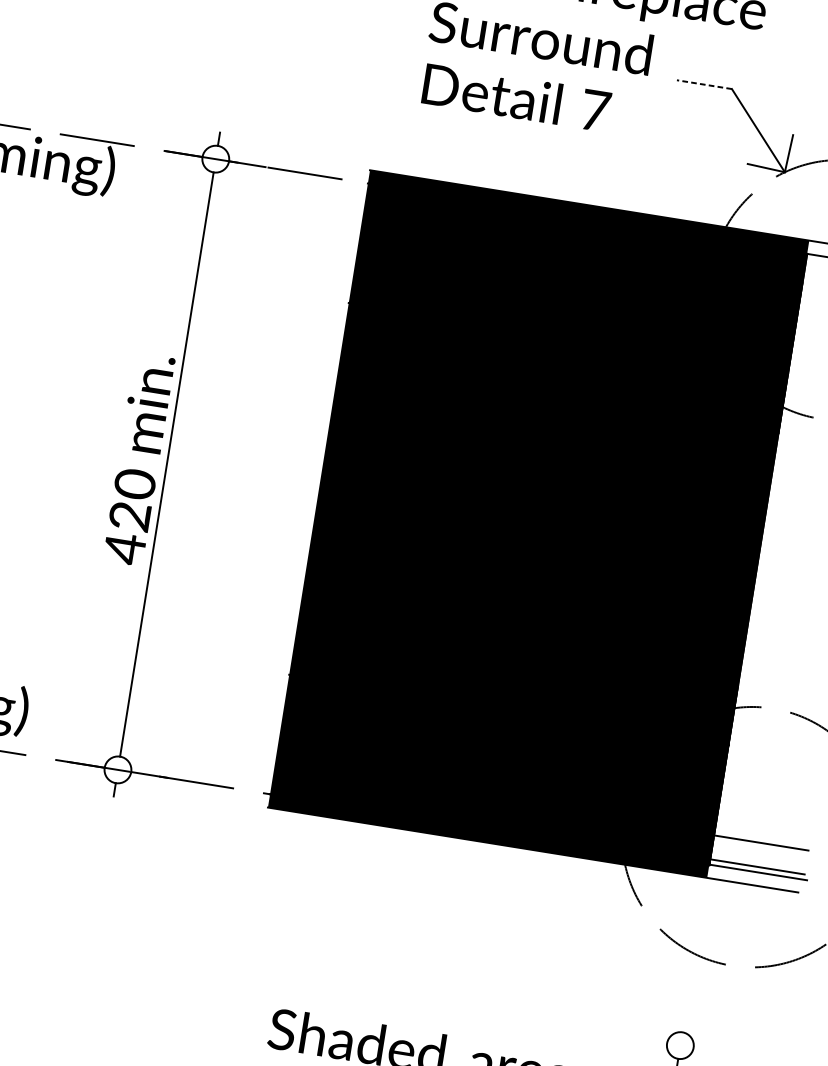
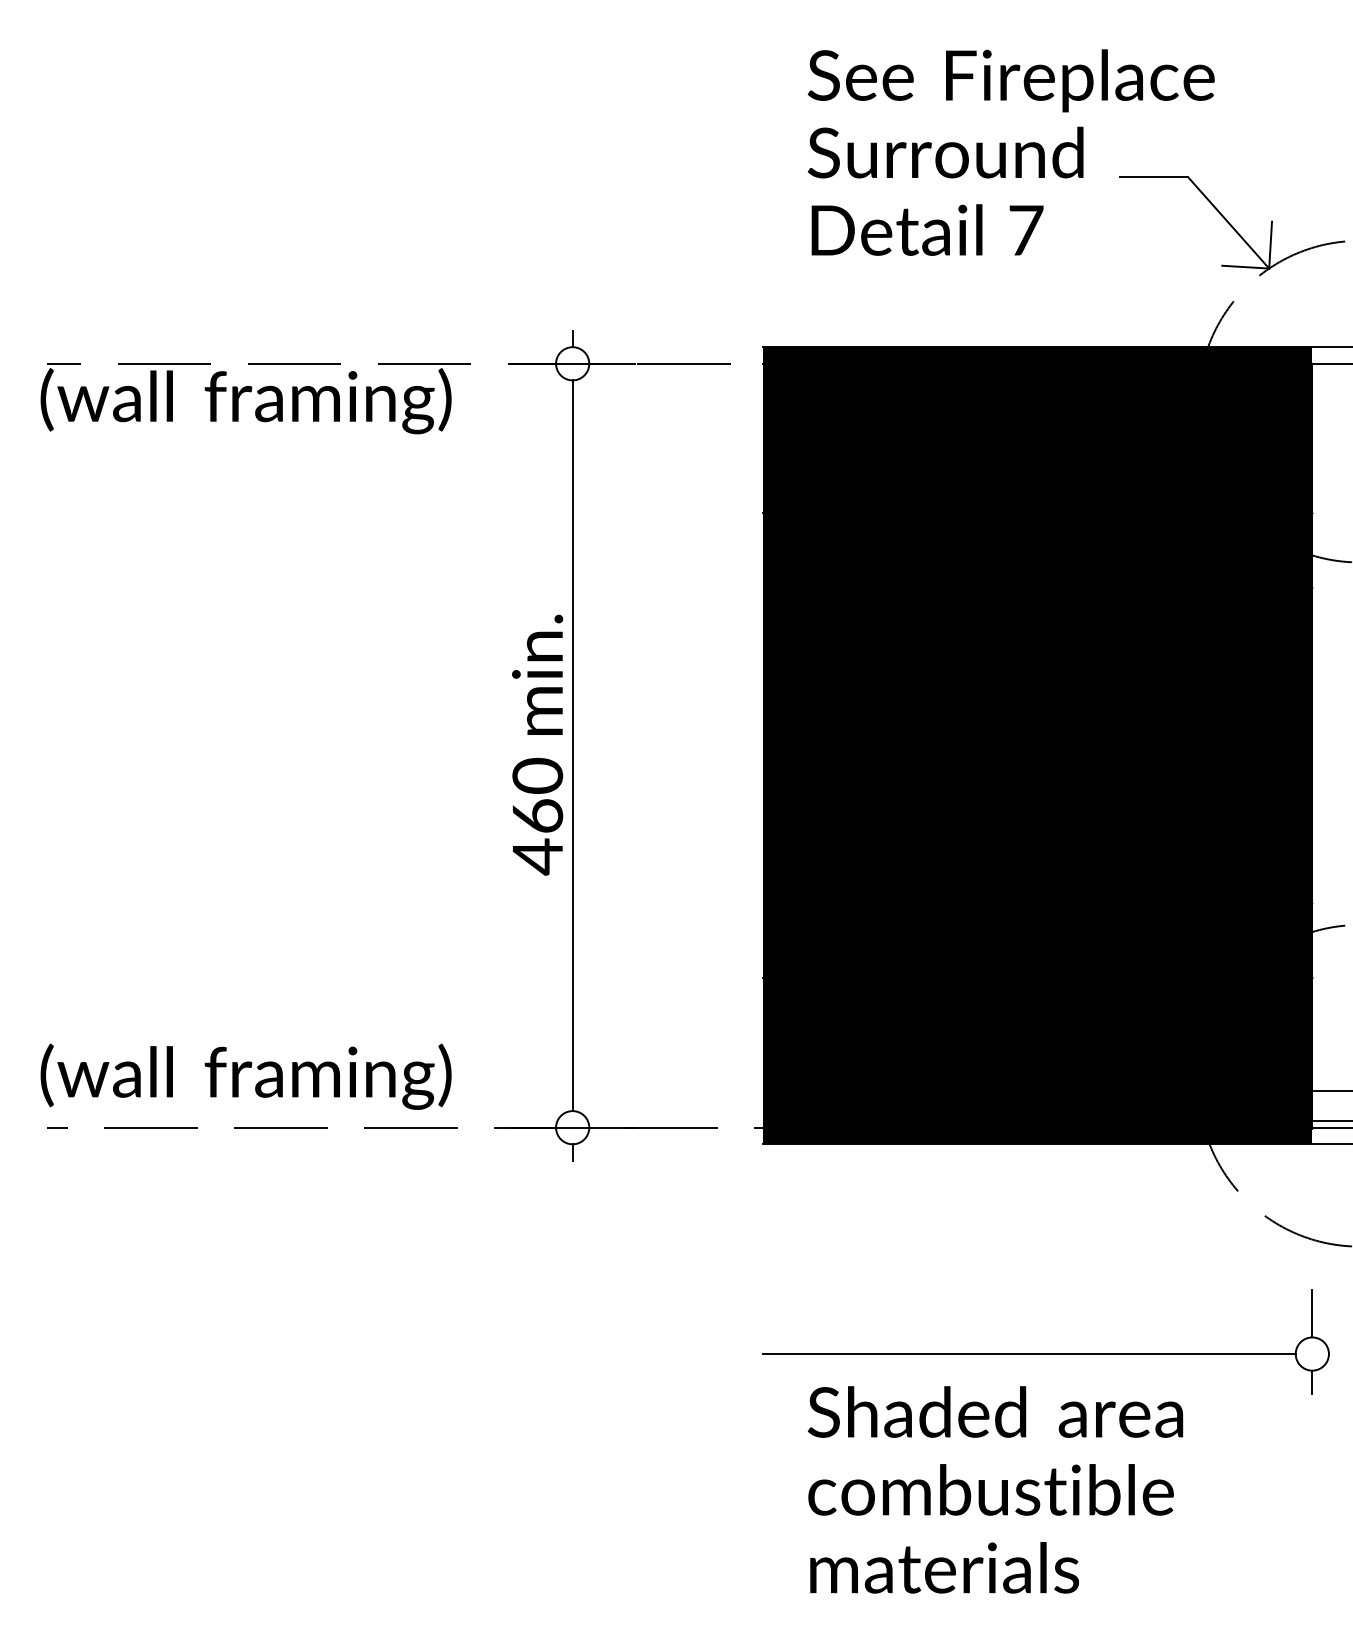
line: (704, 84) -> (1153, 177), dashed -> solid
text: (129, 516) -> (537, 816), 420 -> 460
line: (453, 1009) -> (1028, 1354), added
line: (685, 1013) -> (1312, 1313), added

